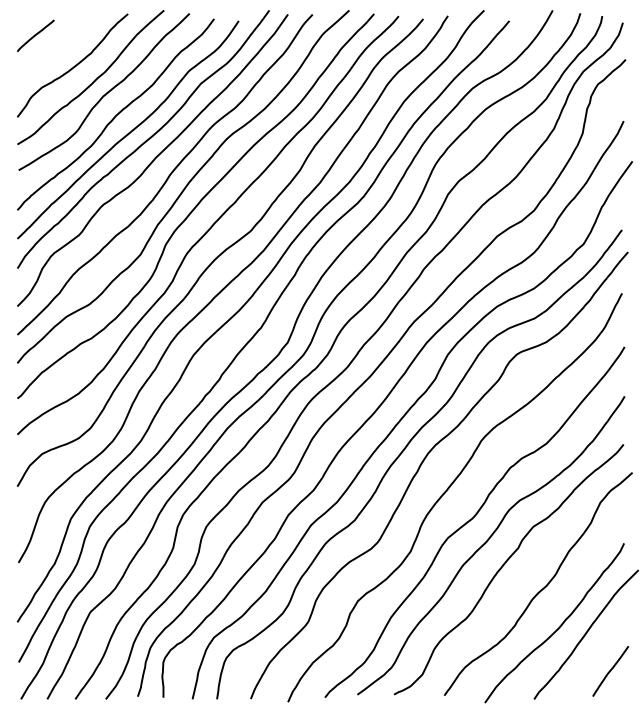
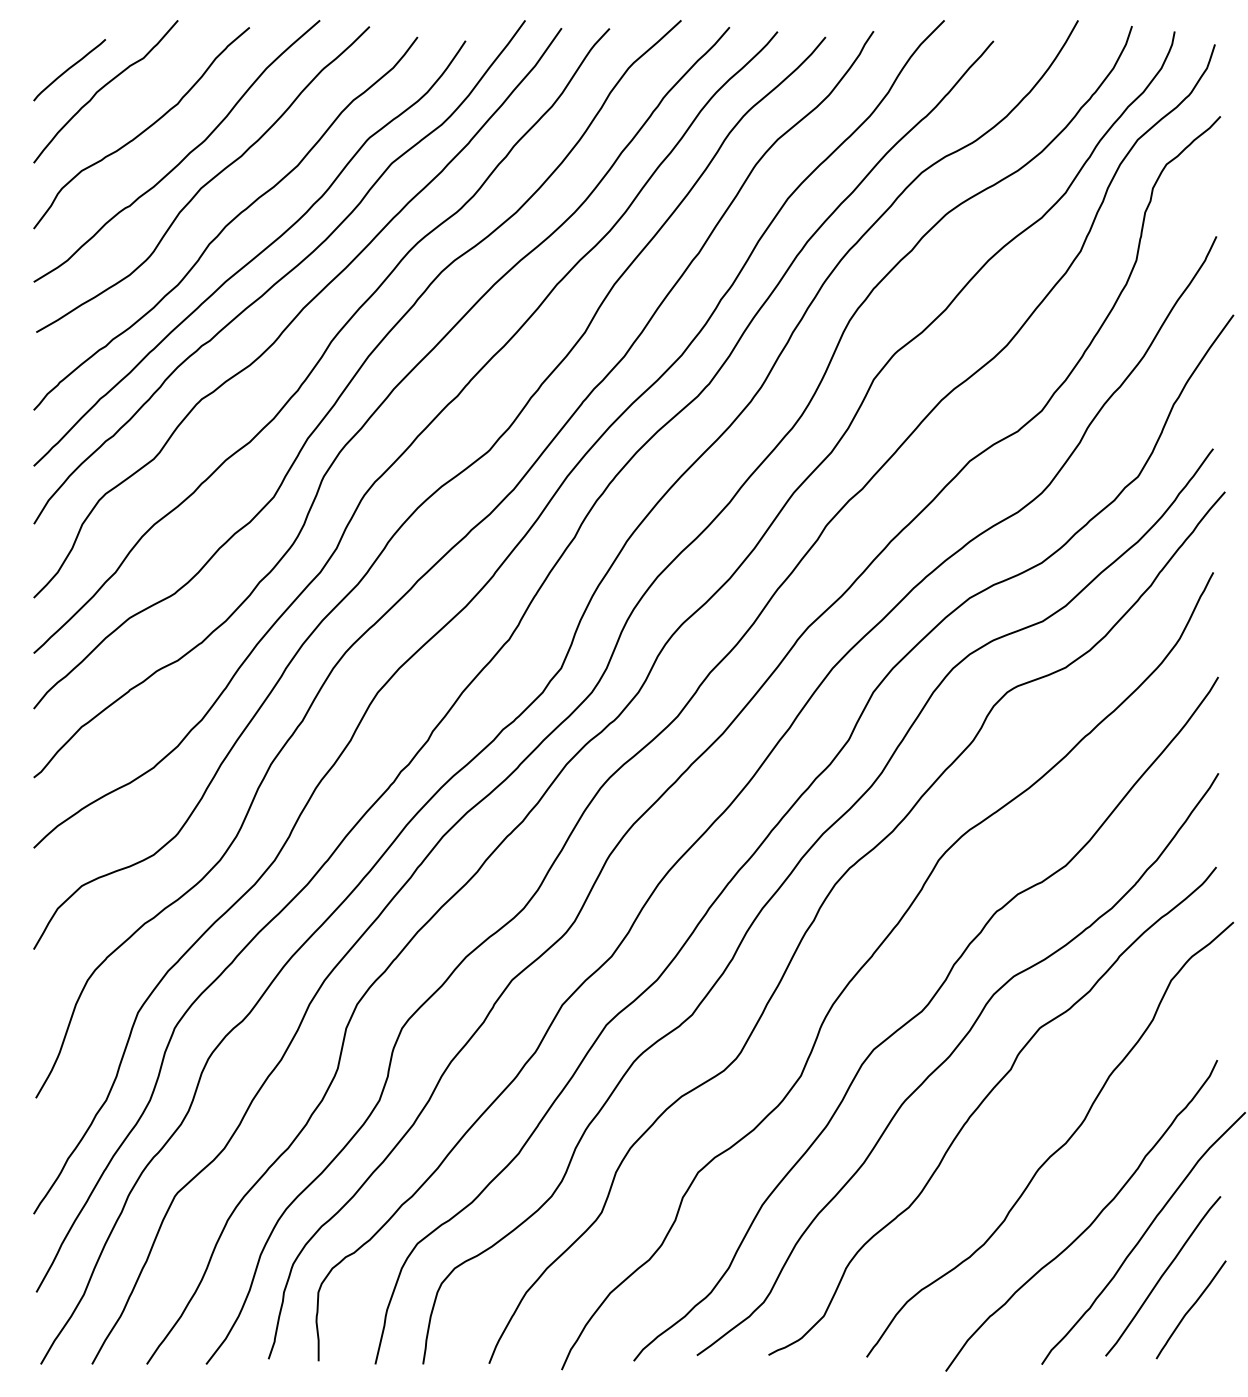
curve: (53, 45) -> (104, 88), added
curve: (596, 653) -> (1163, 1274), added

